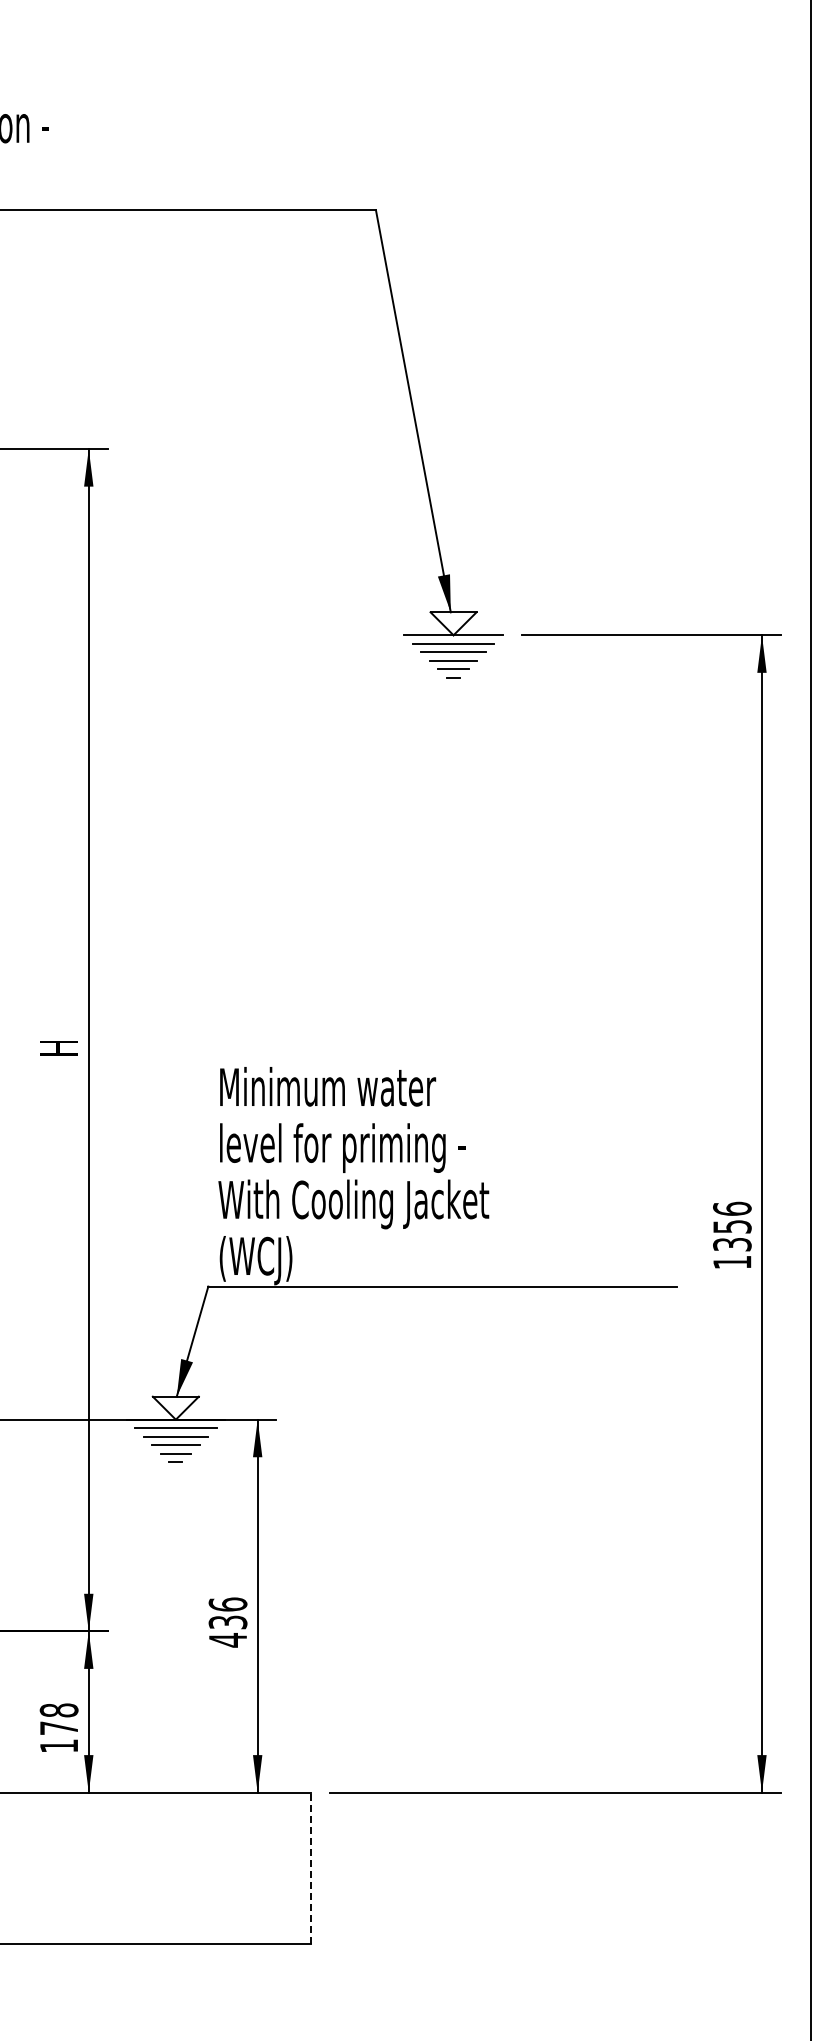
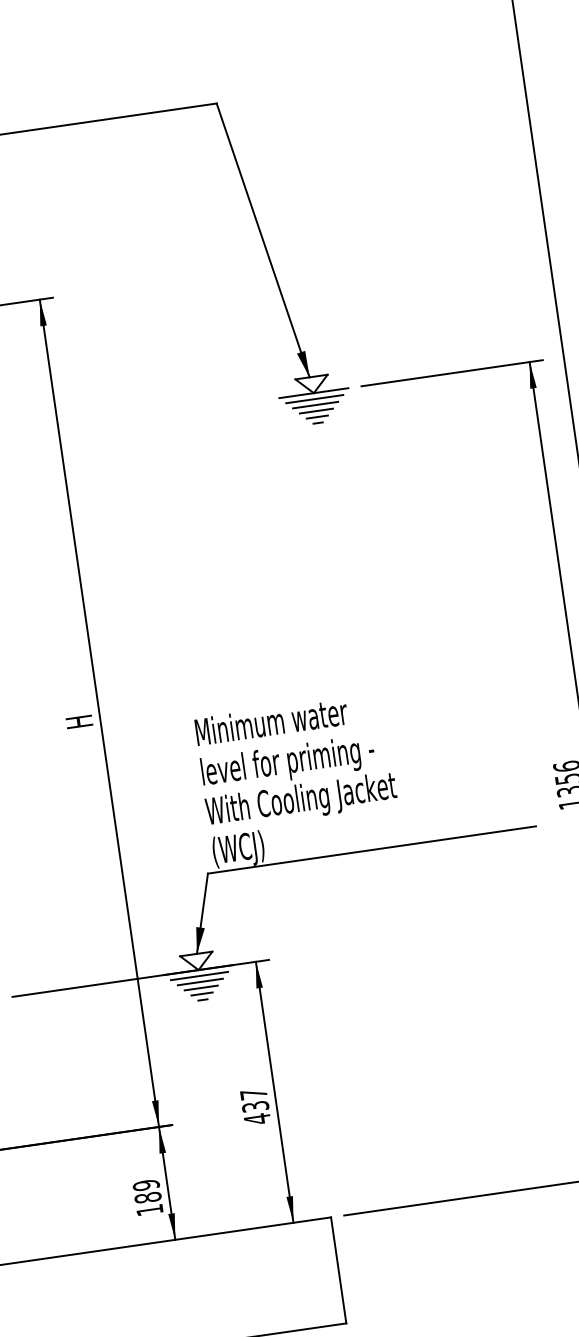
text: (227, 1604) -> (253, 1094), 436 -> 437
text: (58, 1719) -> (146, 1191), 178 -> 189
line: (311, 1868) -> (338, 1270), dashed -> solid

